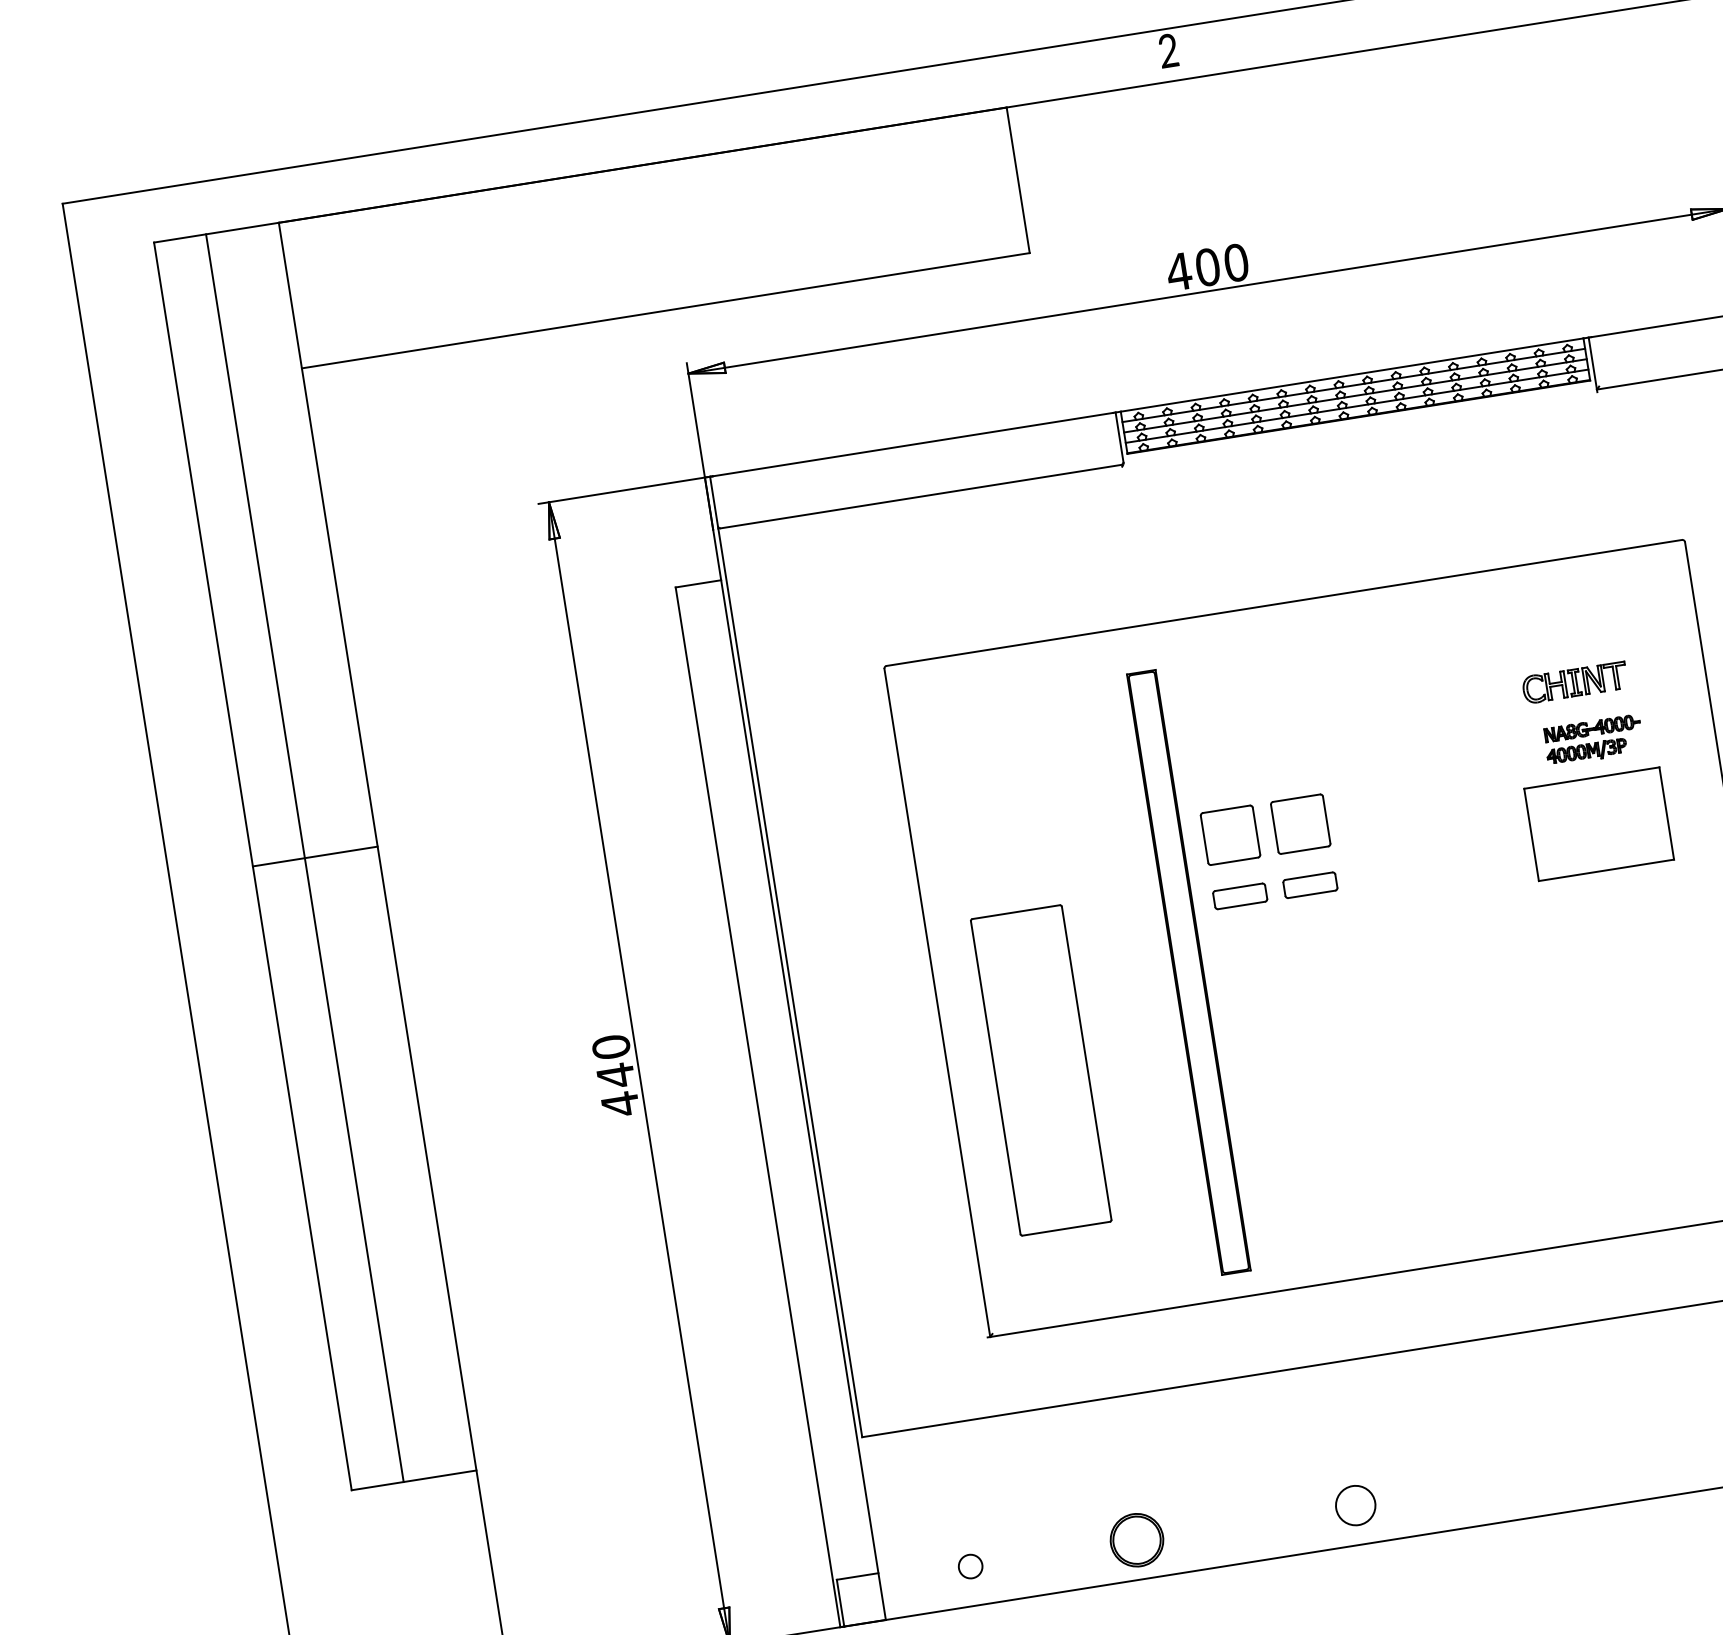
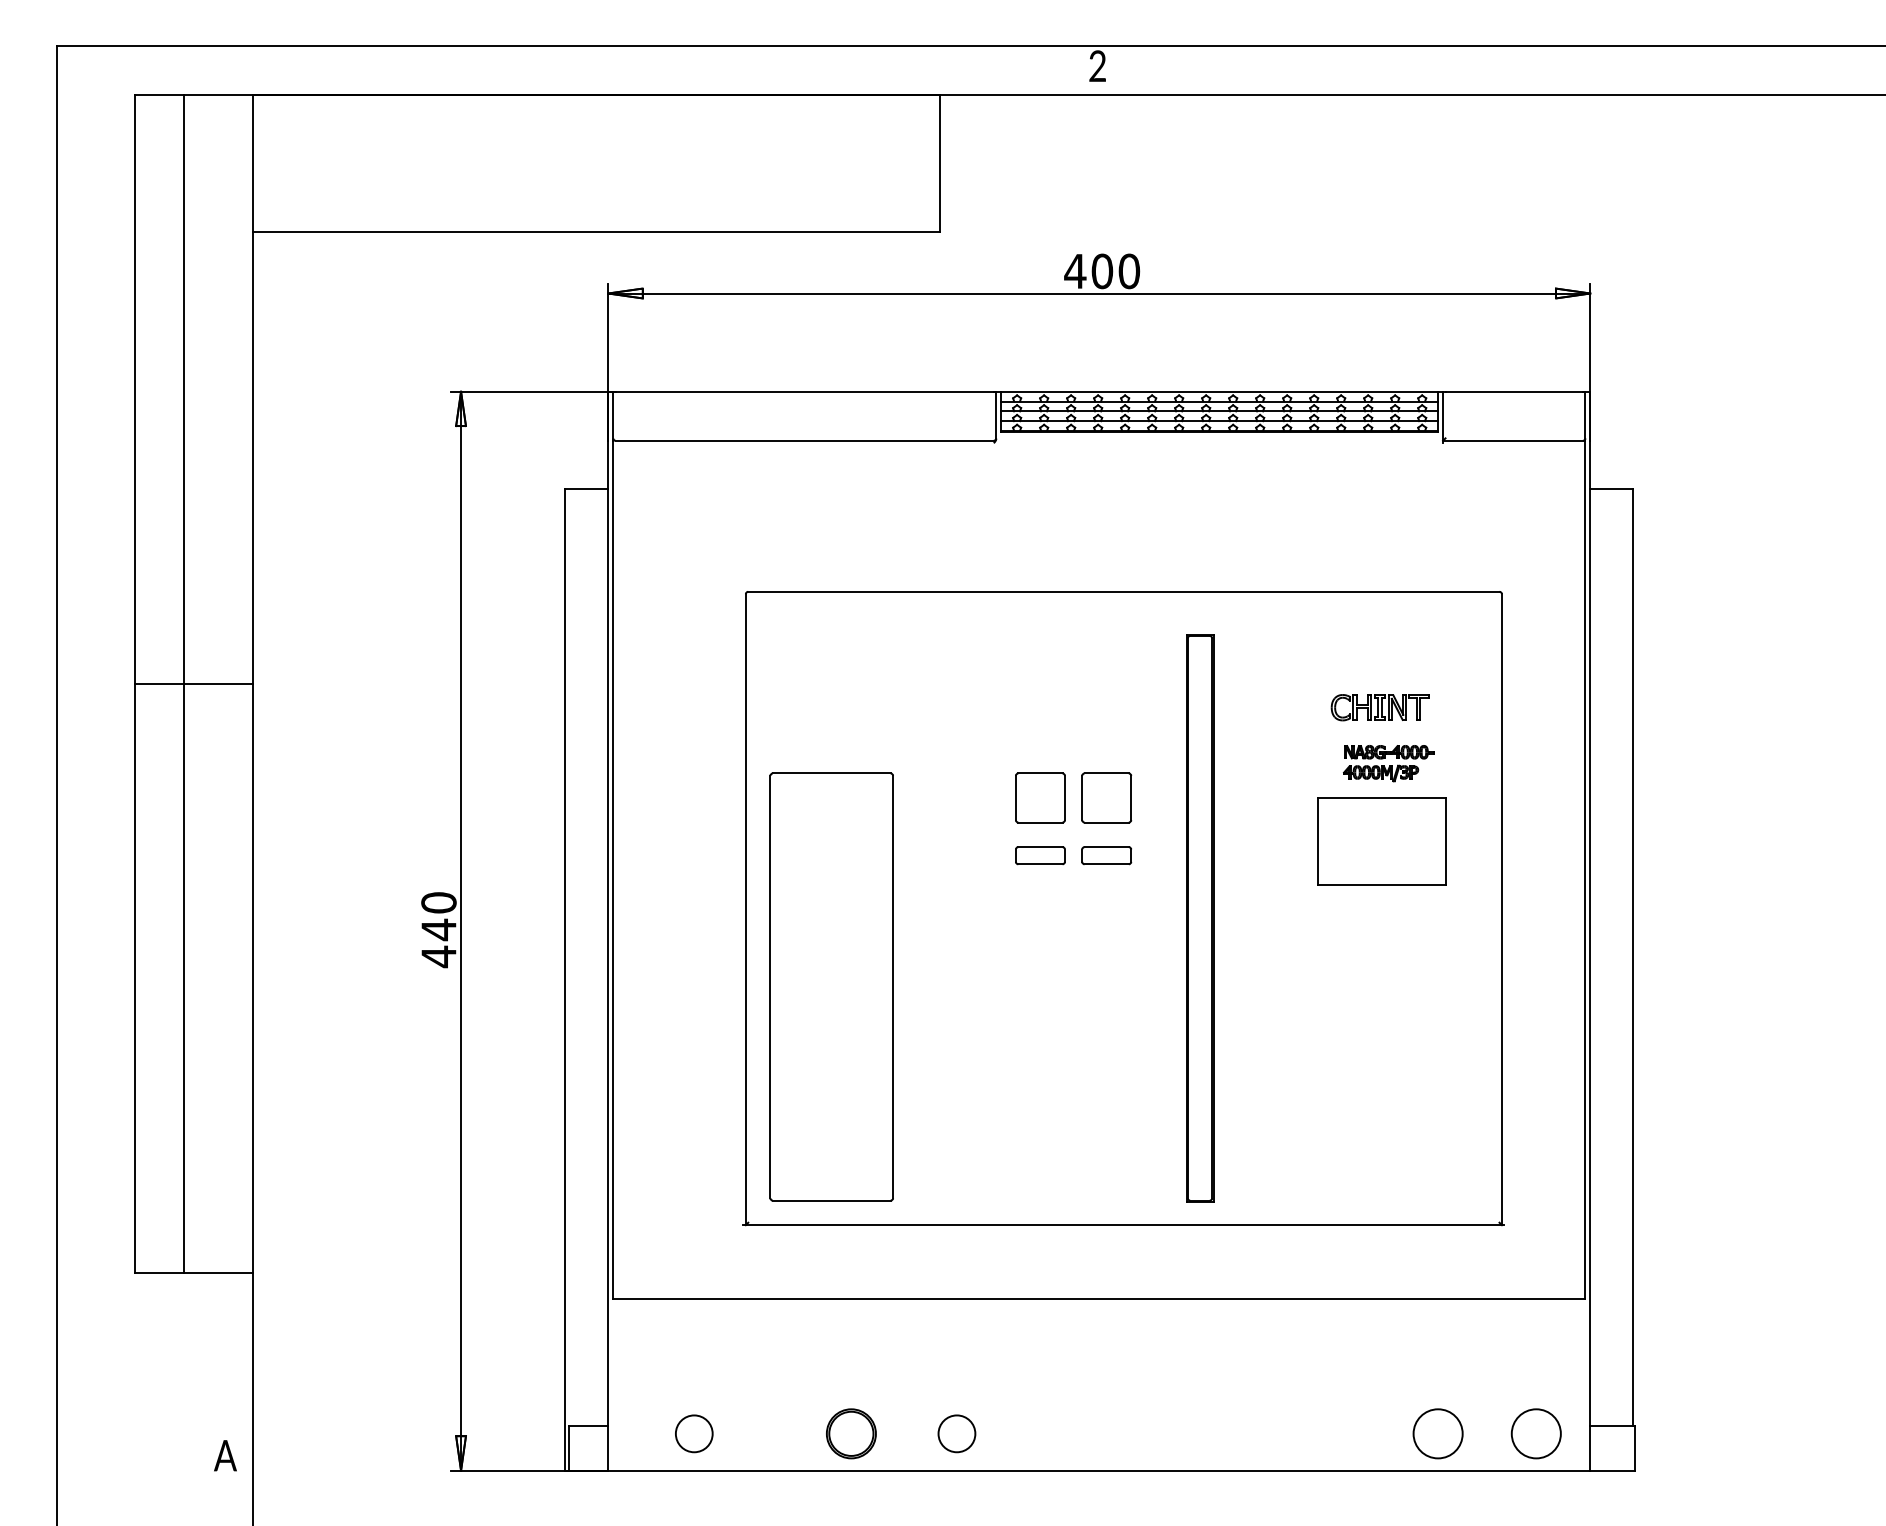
part: (1189, 972) -> (1200, 918), moved
part: (1040, 1069) -> (831, 986), size x1.43
circle: (1355, 1505) -> (956, 1433), moved
circle: (969, 1566) -> (693, 1433), size x1.67

